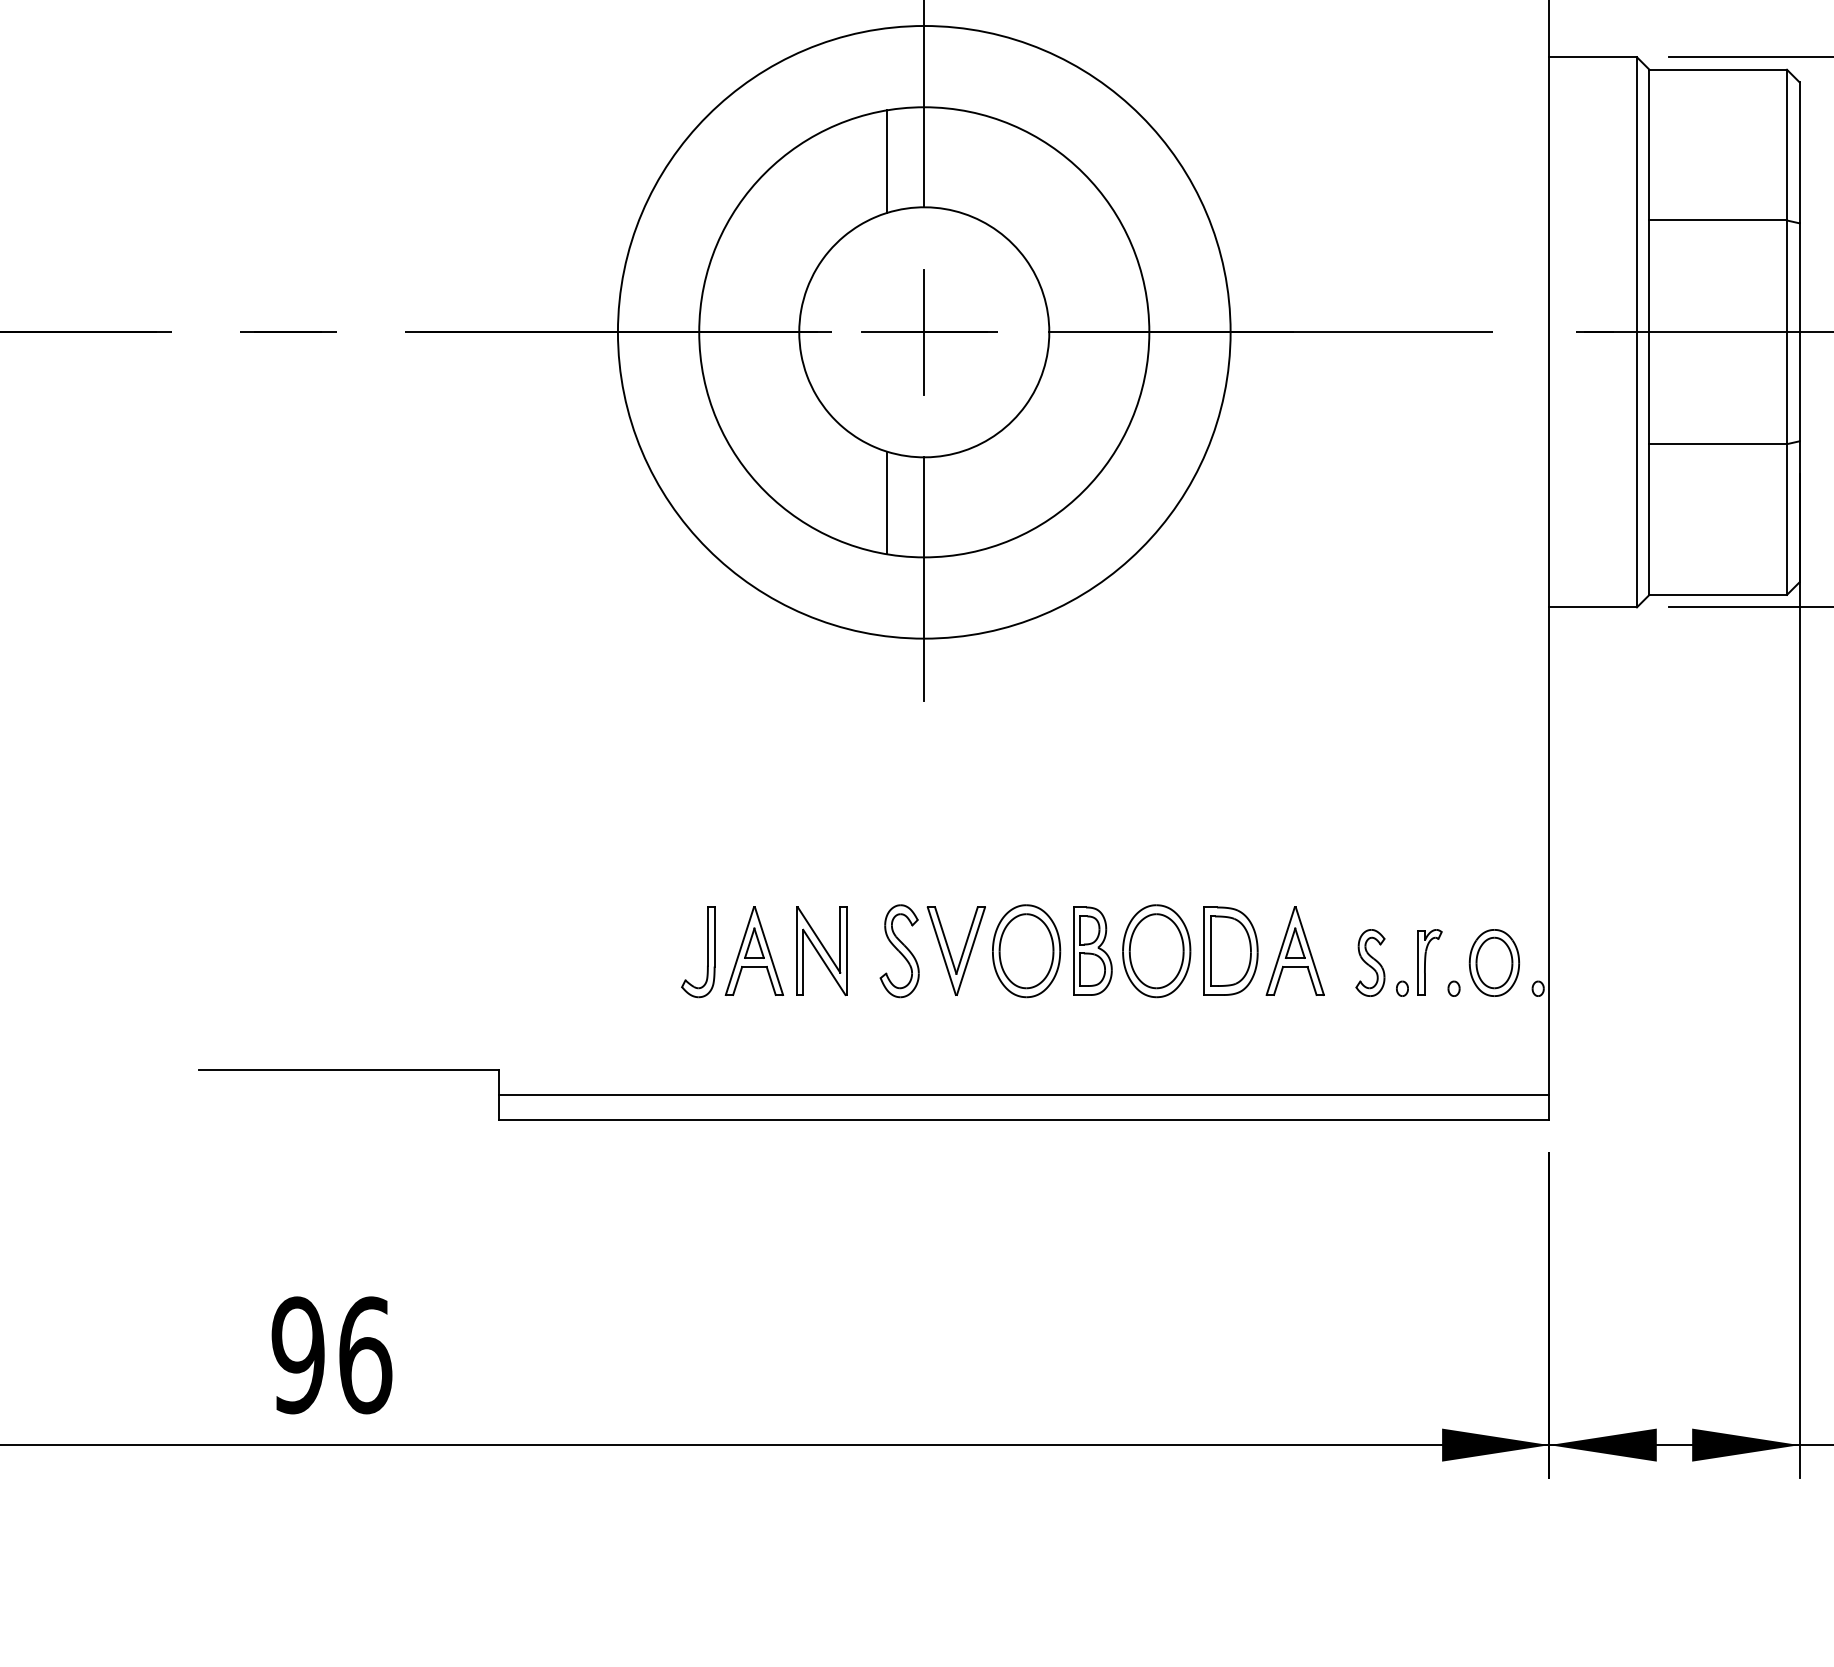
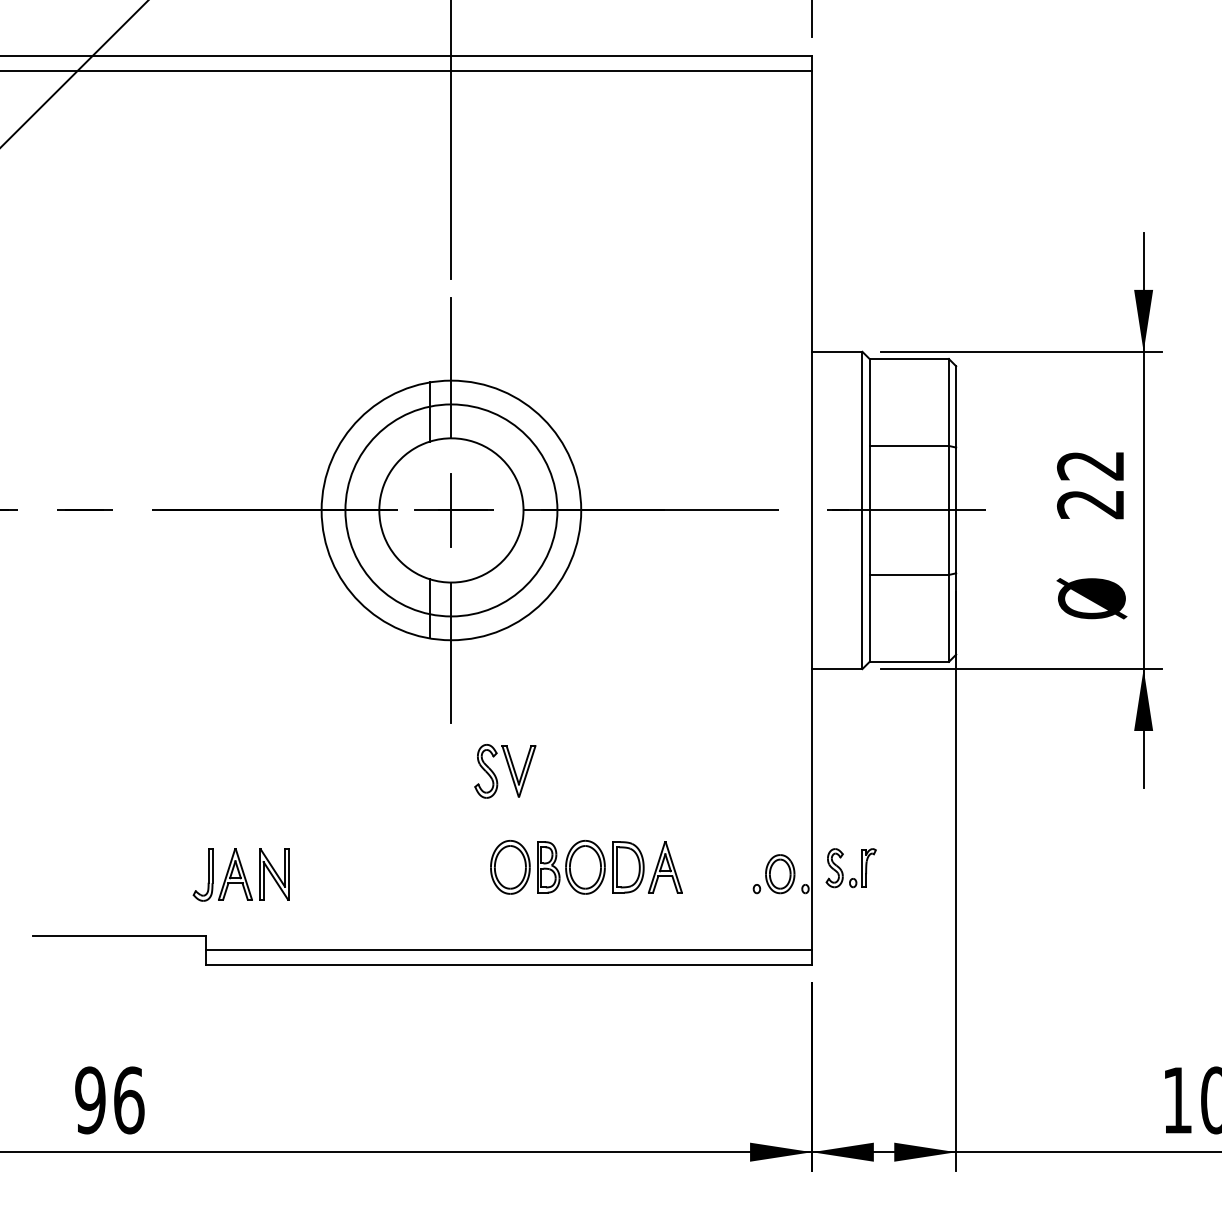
circle: (924, 332) -> (451, 510), size x0.6
part: (763, 951) -> (240, 874), moved
part: (933, 951) -> (505, 771), moved
part: (1385, 970) -> (843, 872), moved

